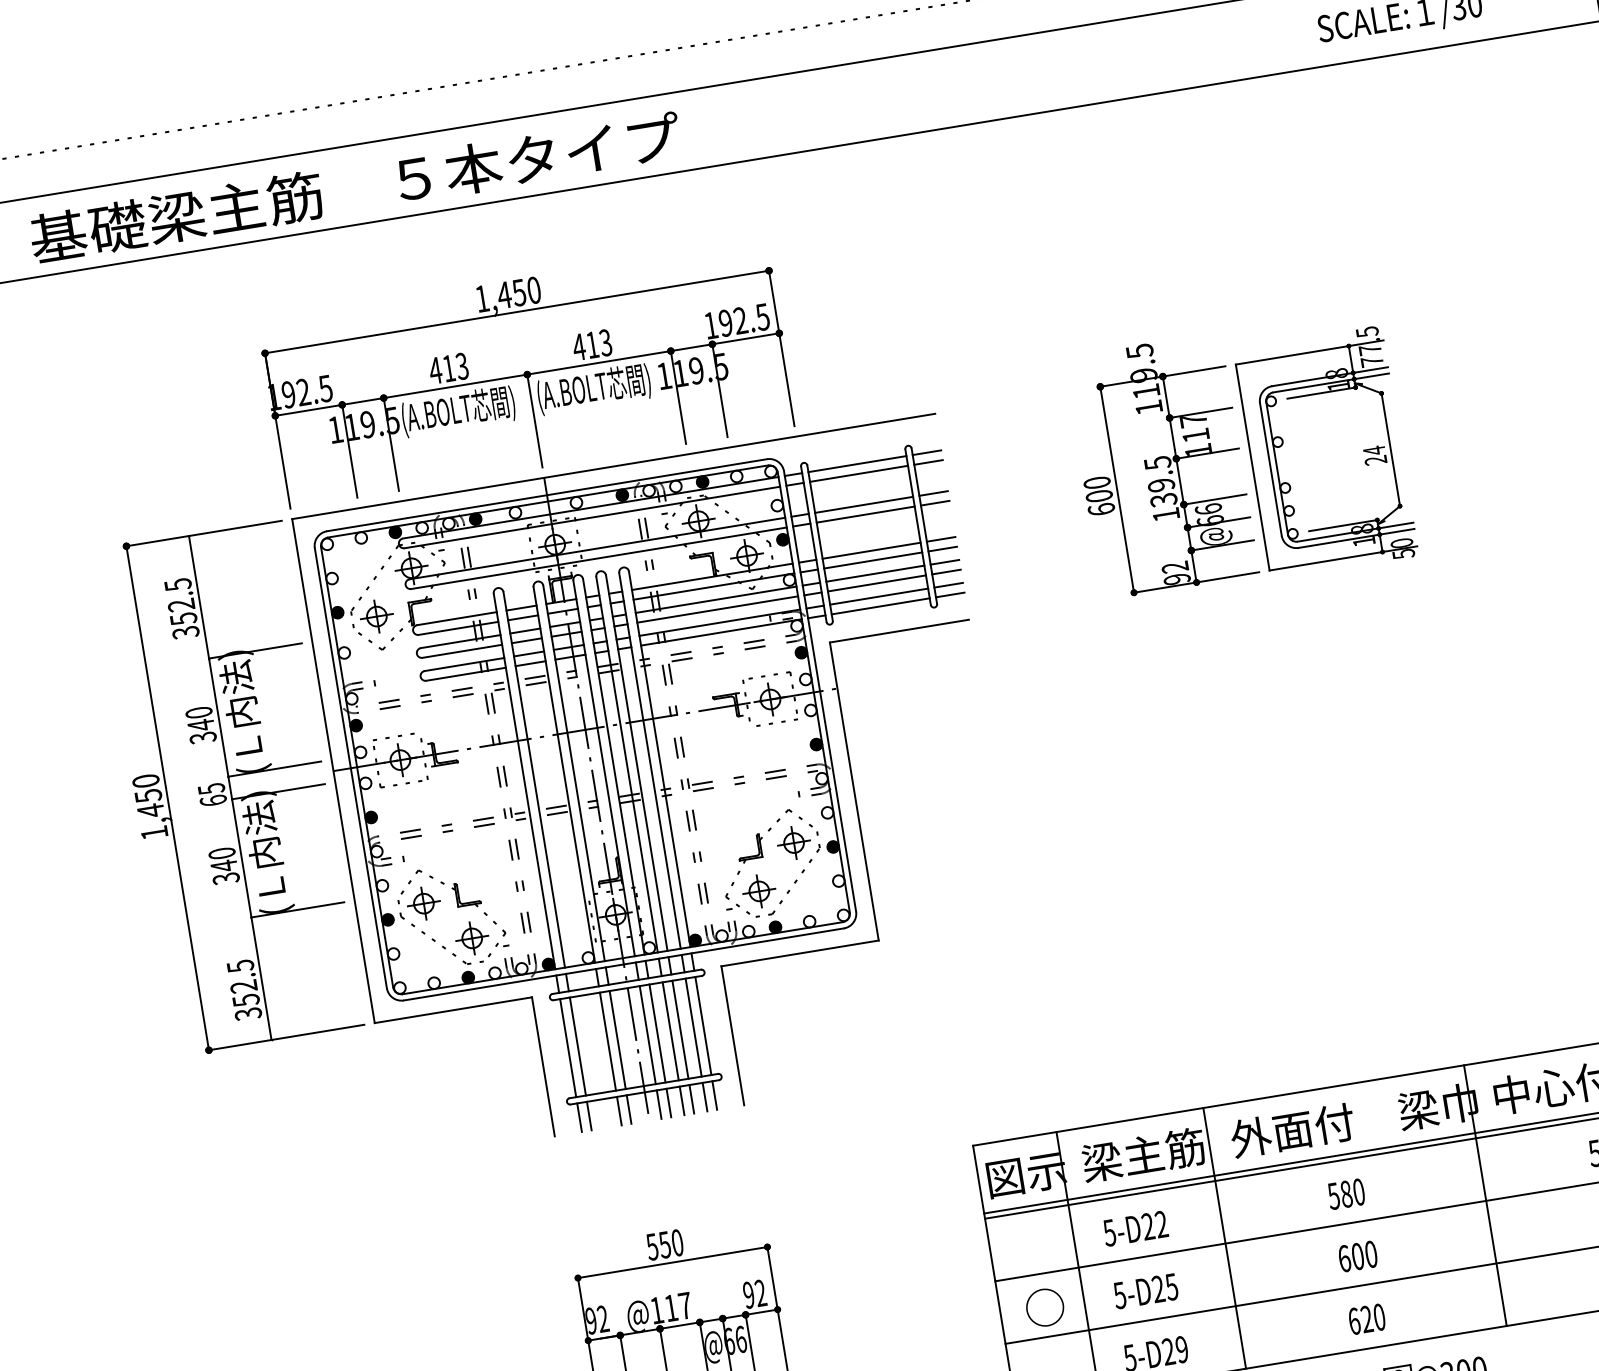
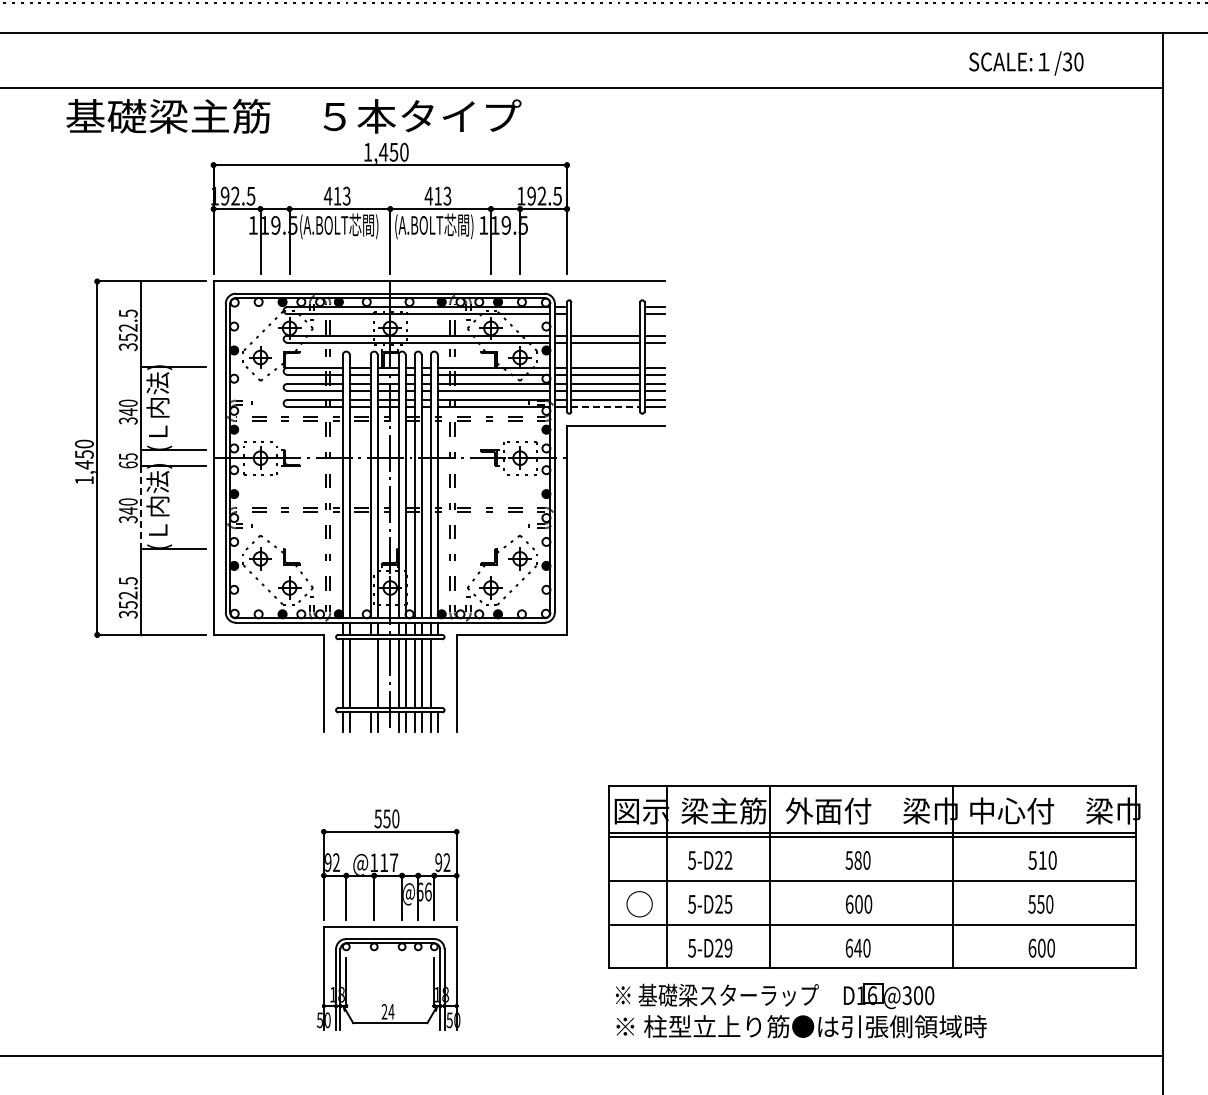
text: (355, 188) -> (293, 116), moved
part: (1240, 456) -> (868, 344), removed
line: (857, 464) -> (605, 307), removed
line: (858, 473) -> (605, 313), removed
line: (881, 605) -> (606, 406), solid -> dashed
line: (242, 859) -> (141, 508), solid -> dashed
line: (703, 1025) -> (437, 673), removed
line: (607, 1041) -> (370, 673), removed
text: (1367, 1318) -> (858, 947), 620 -> 640

